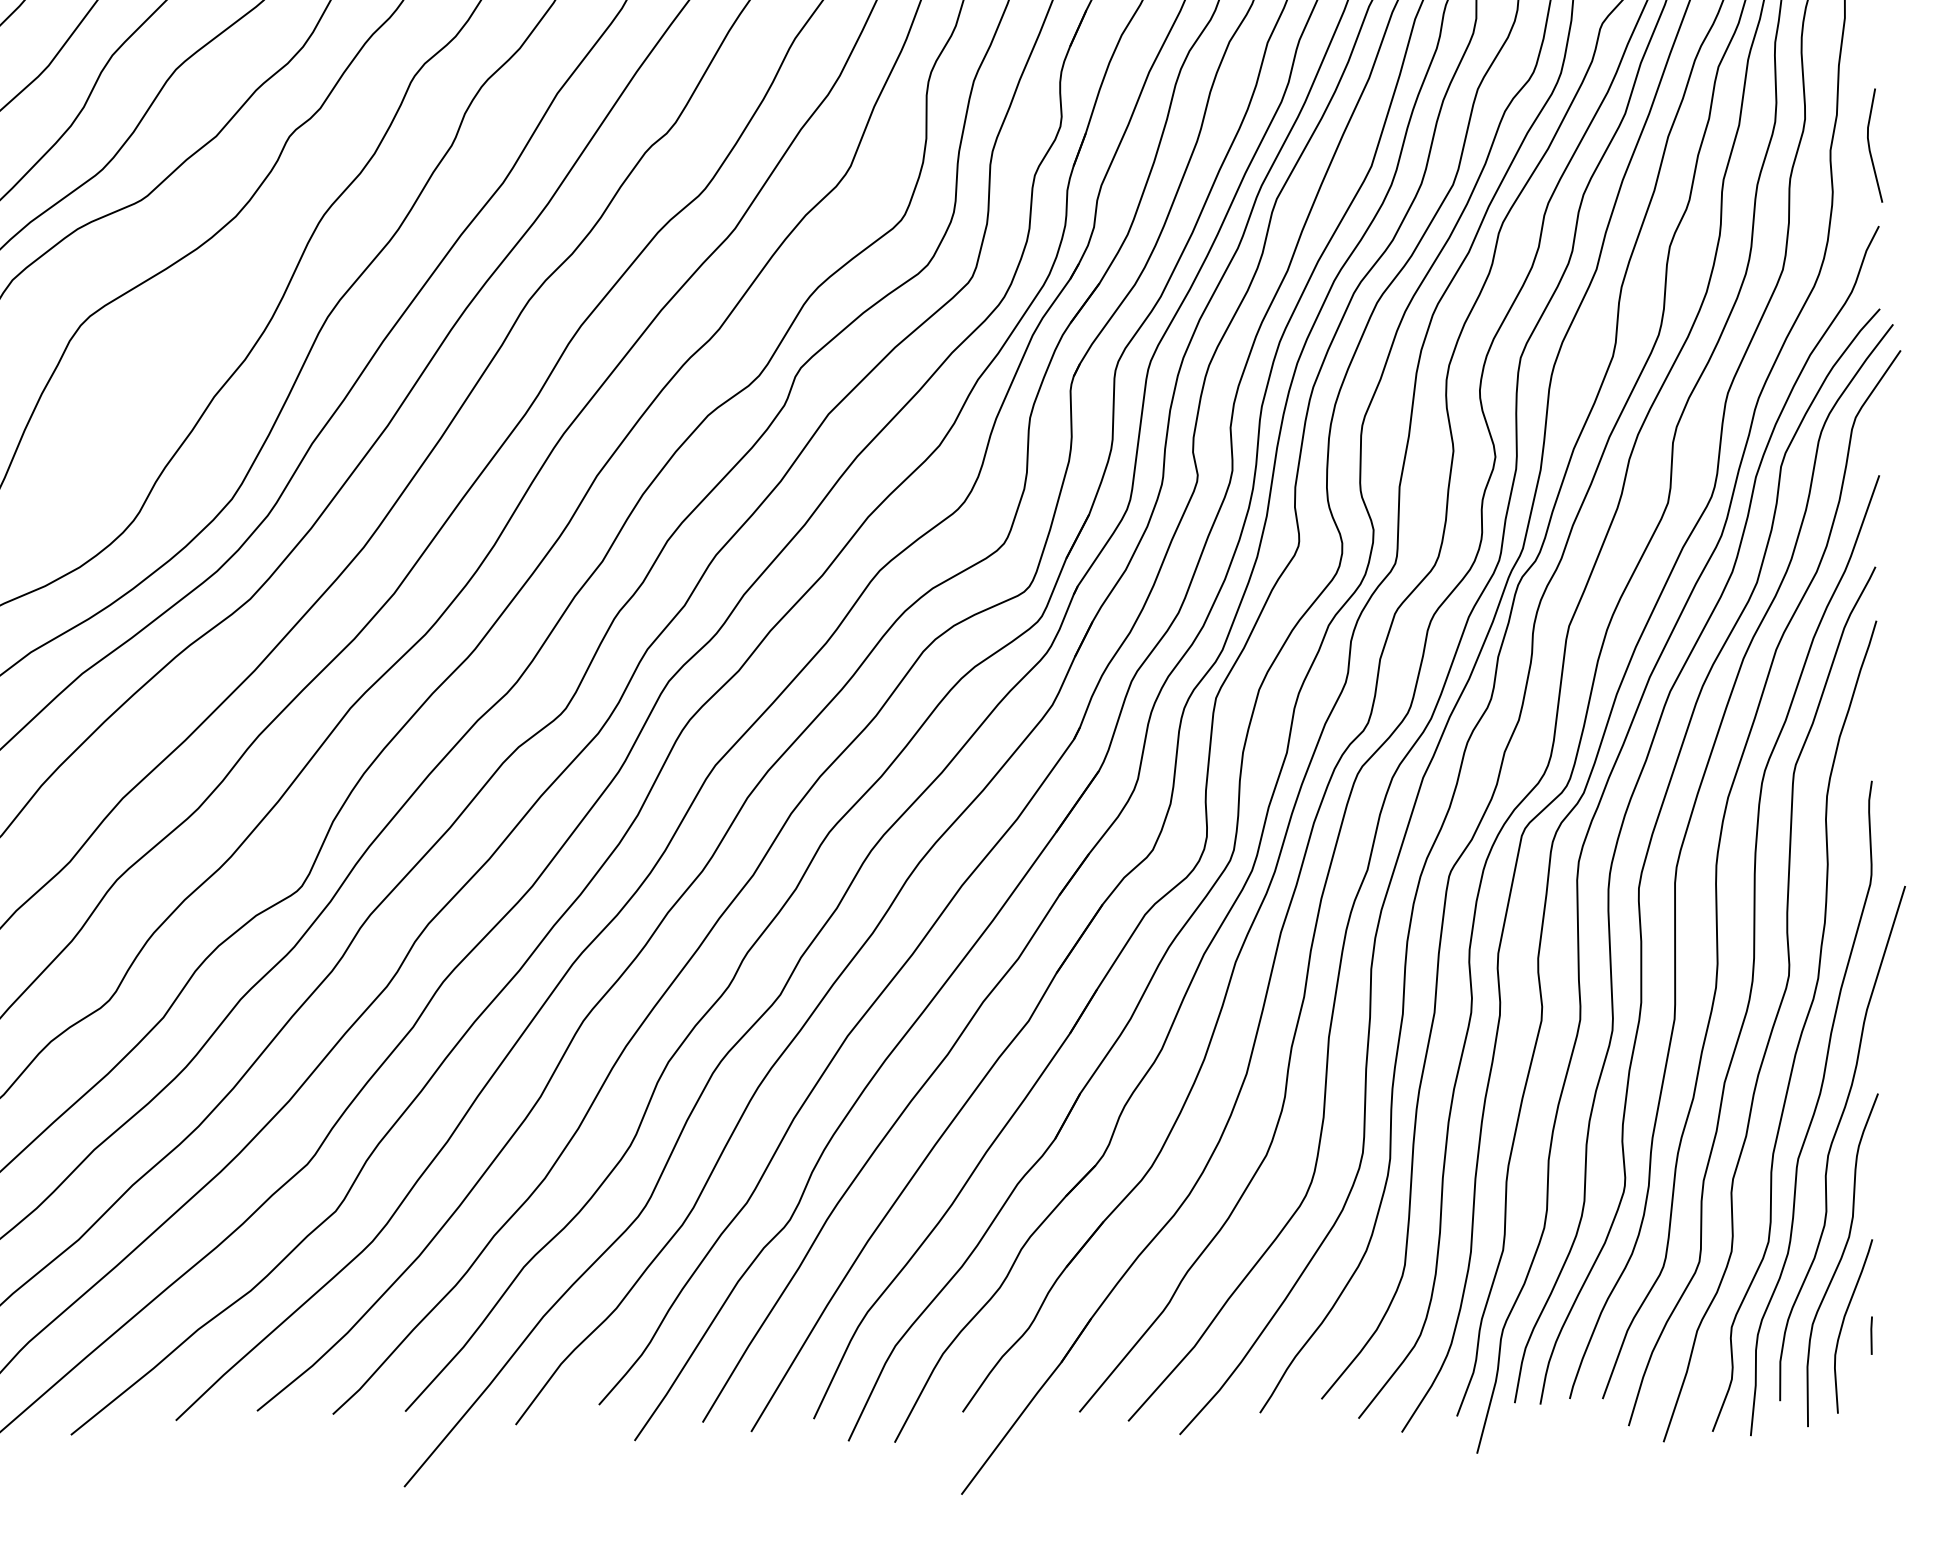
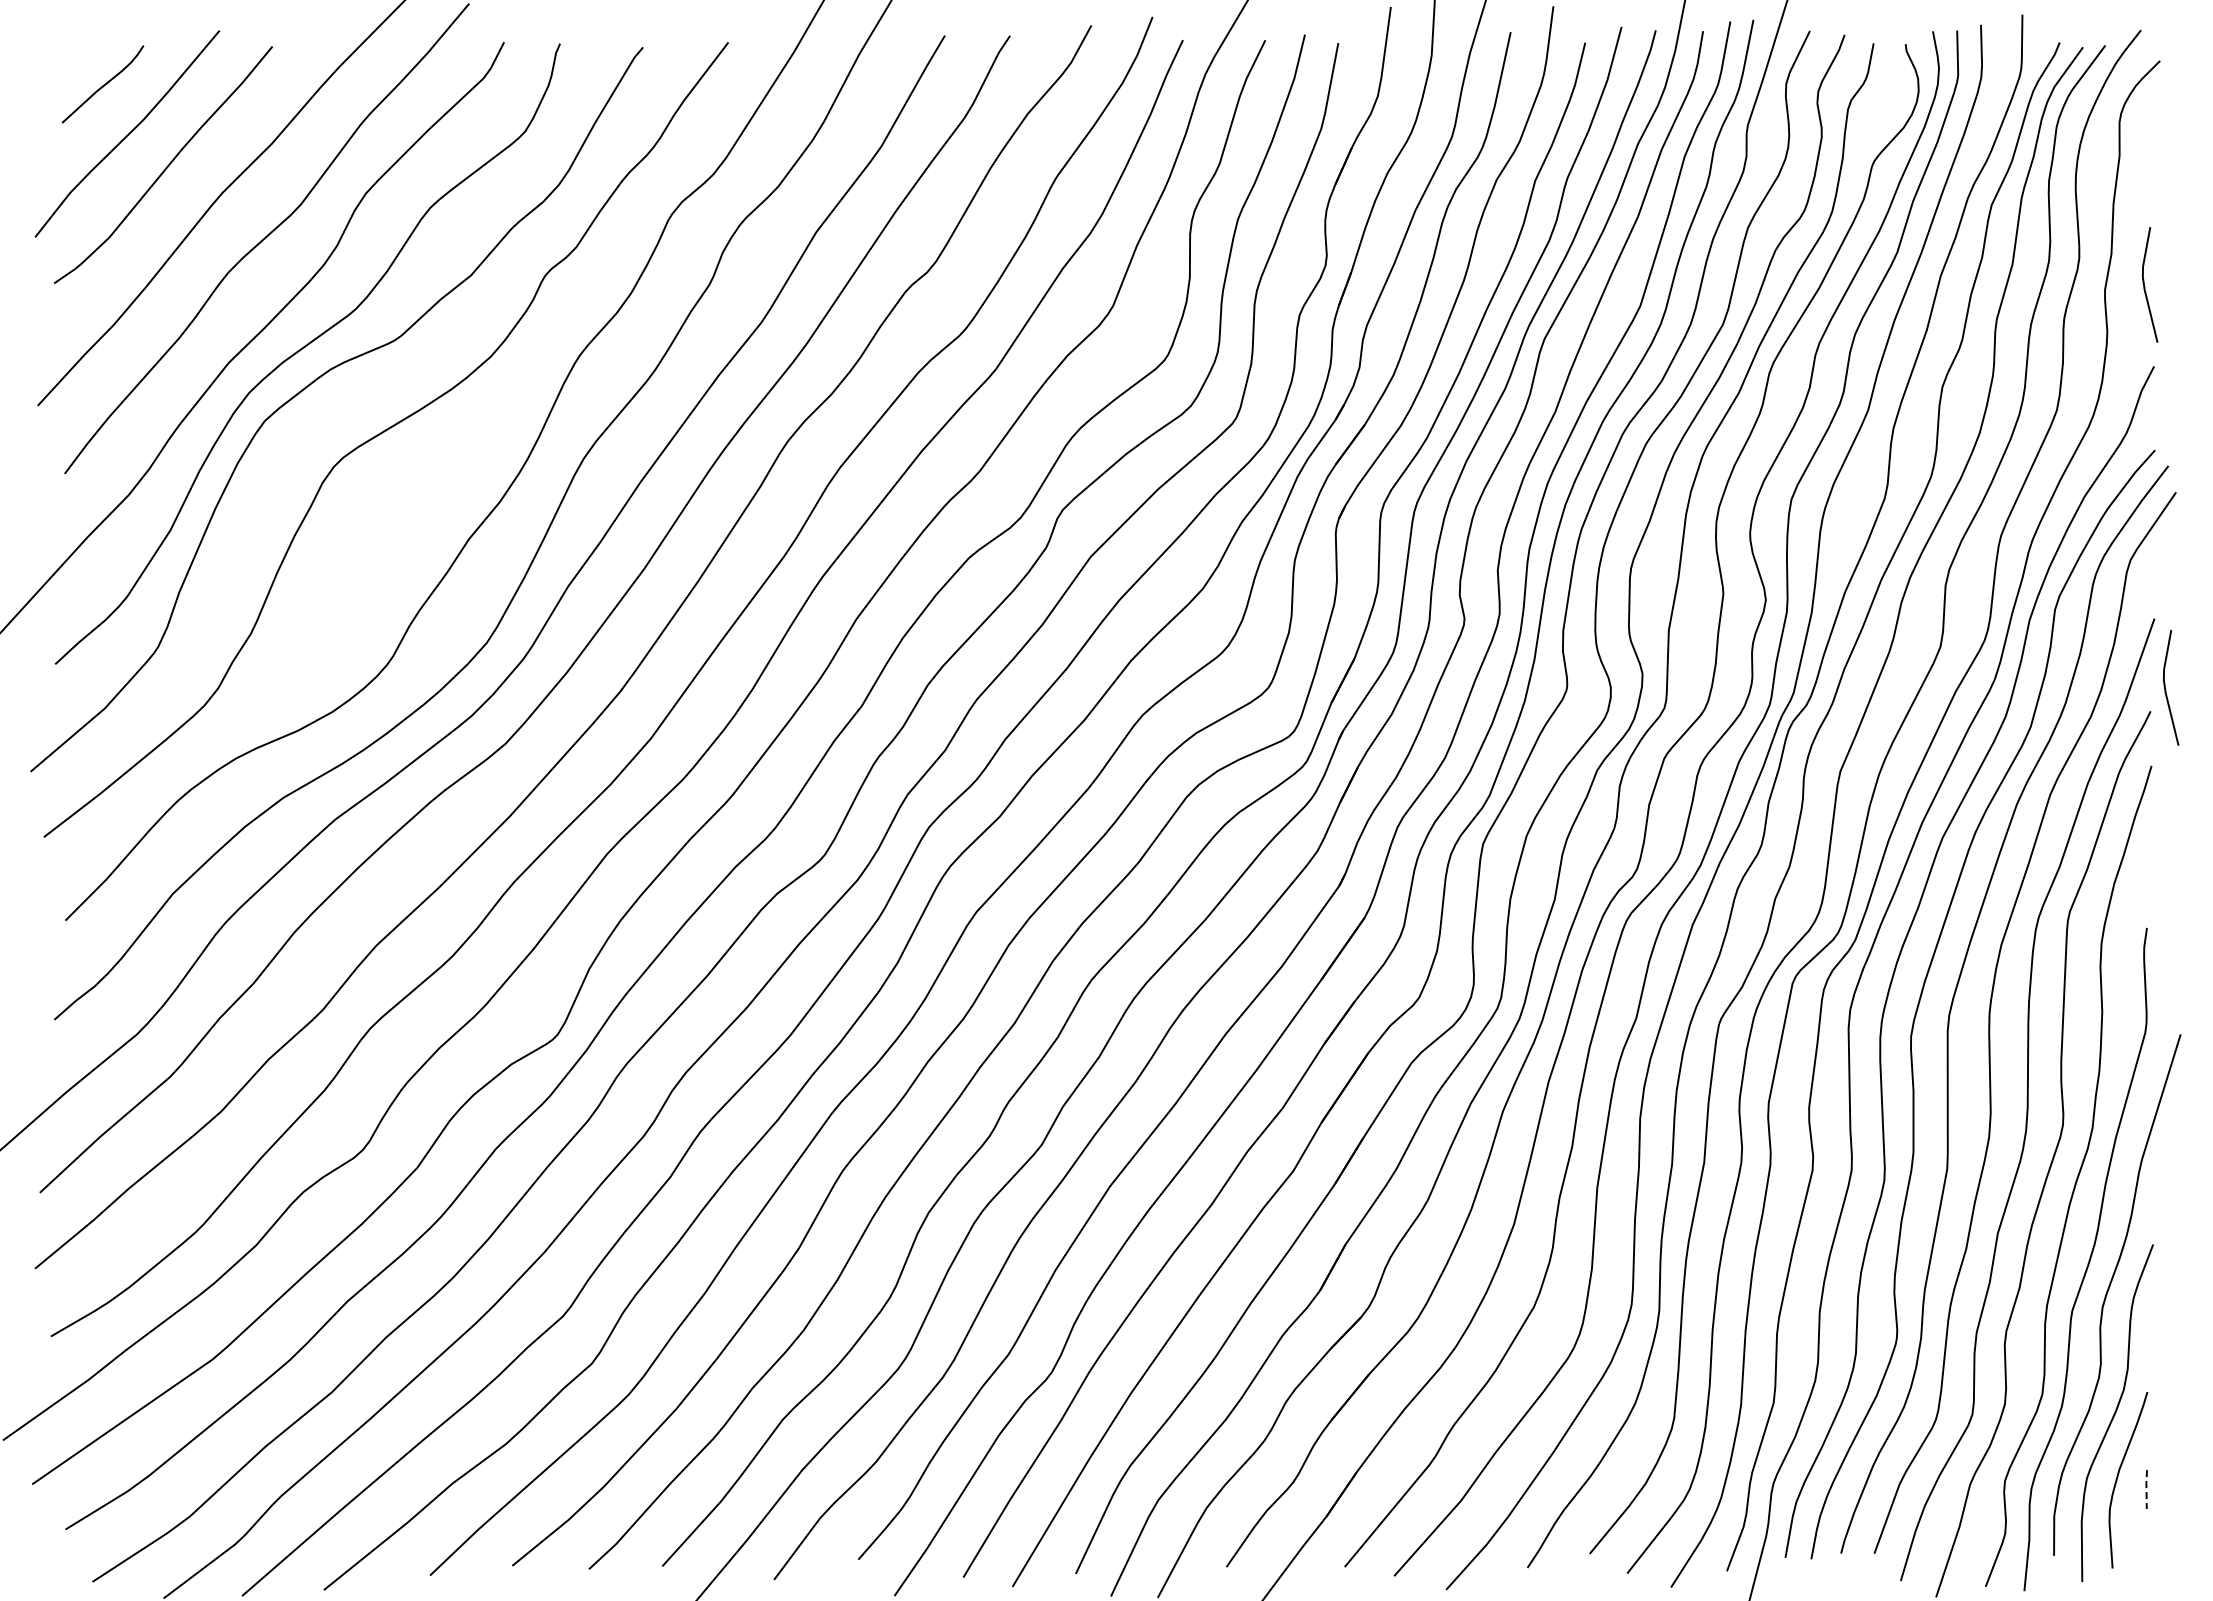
line: (1891, 545) -> (2166, 689), added
line: (1871, 1335) -> (2146, 1489), solid -> dashed

